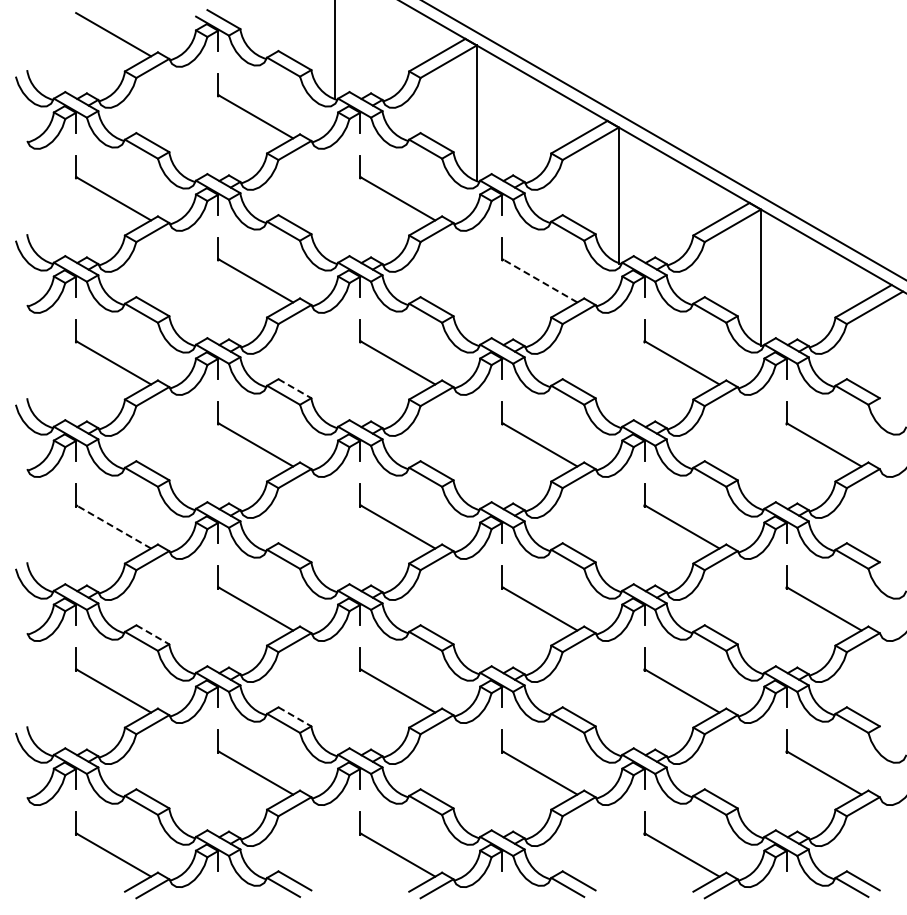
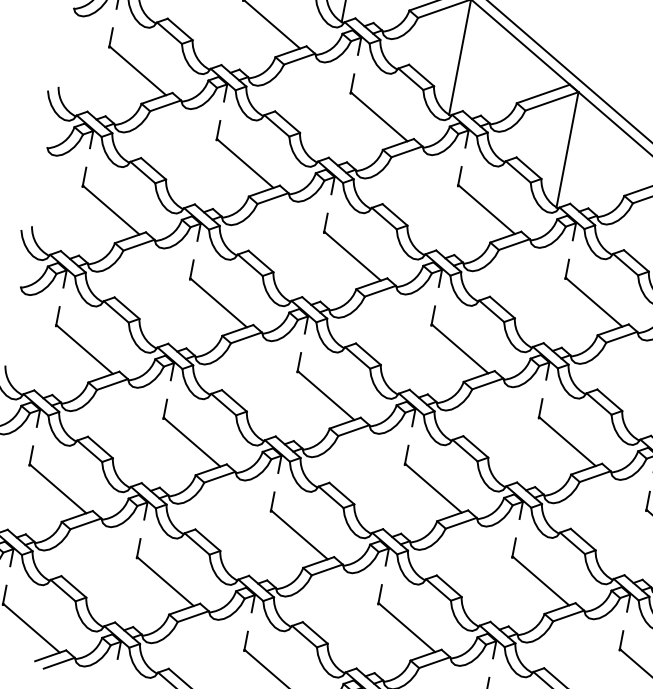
line: (539, 280) -> (486, 209), dashed -> solid
line: (295, 388) -> (261, 261), dashed -> solid
line: (113, 526) -> (84, 349), dashed -> solid
line: (153, 635) -> (100, 448), dashed -> solid
line: (295, 717) -> (208, 540), dashed -> solid

